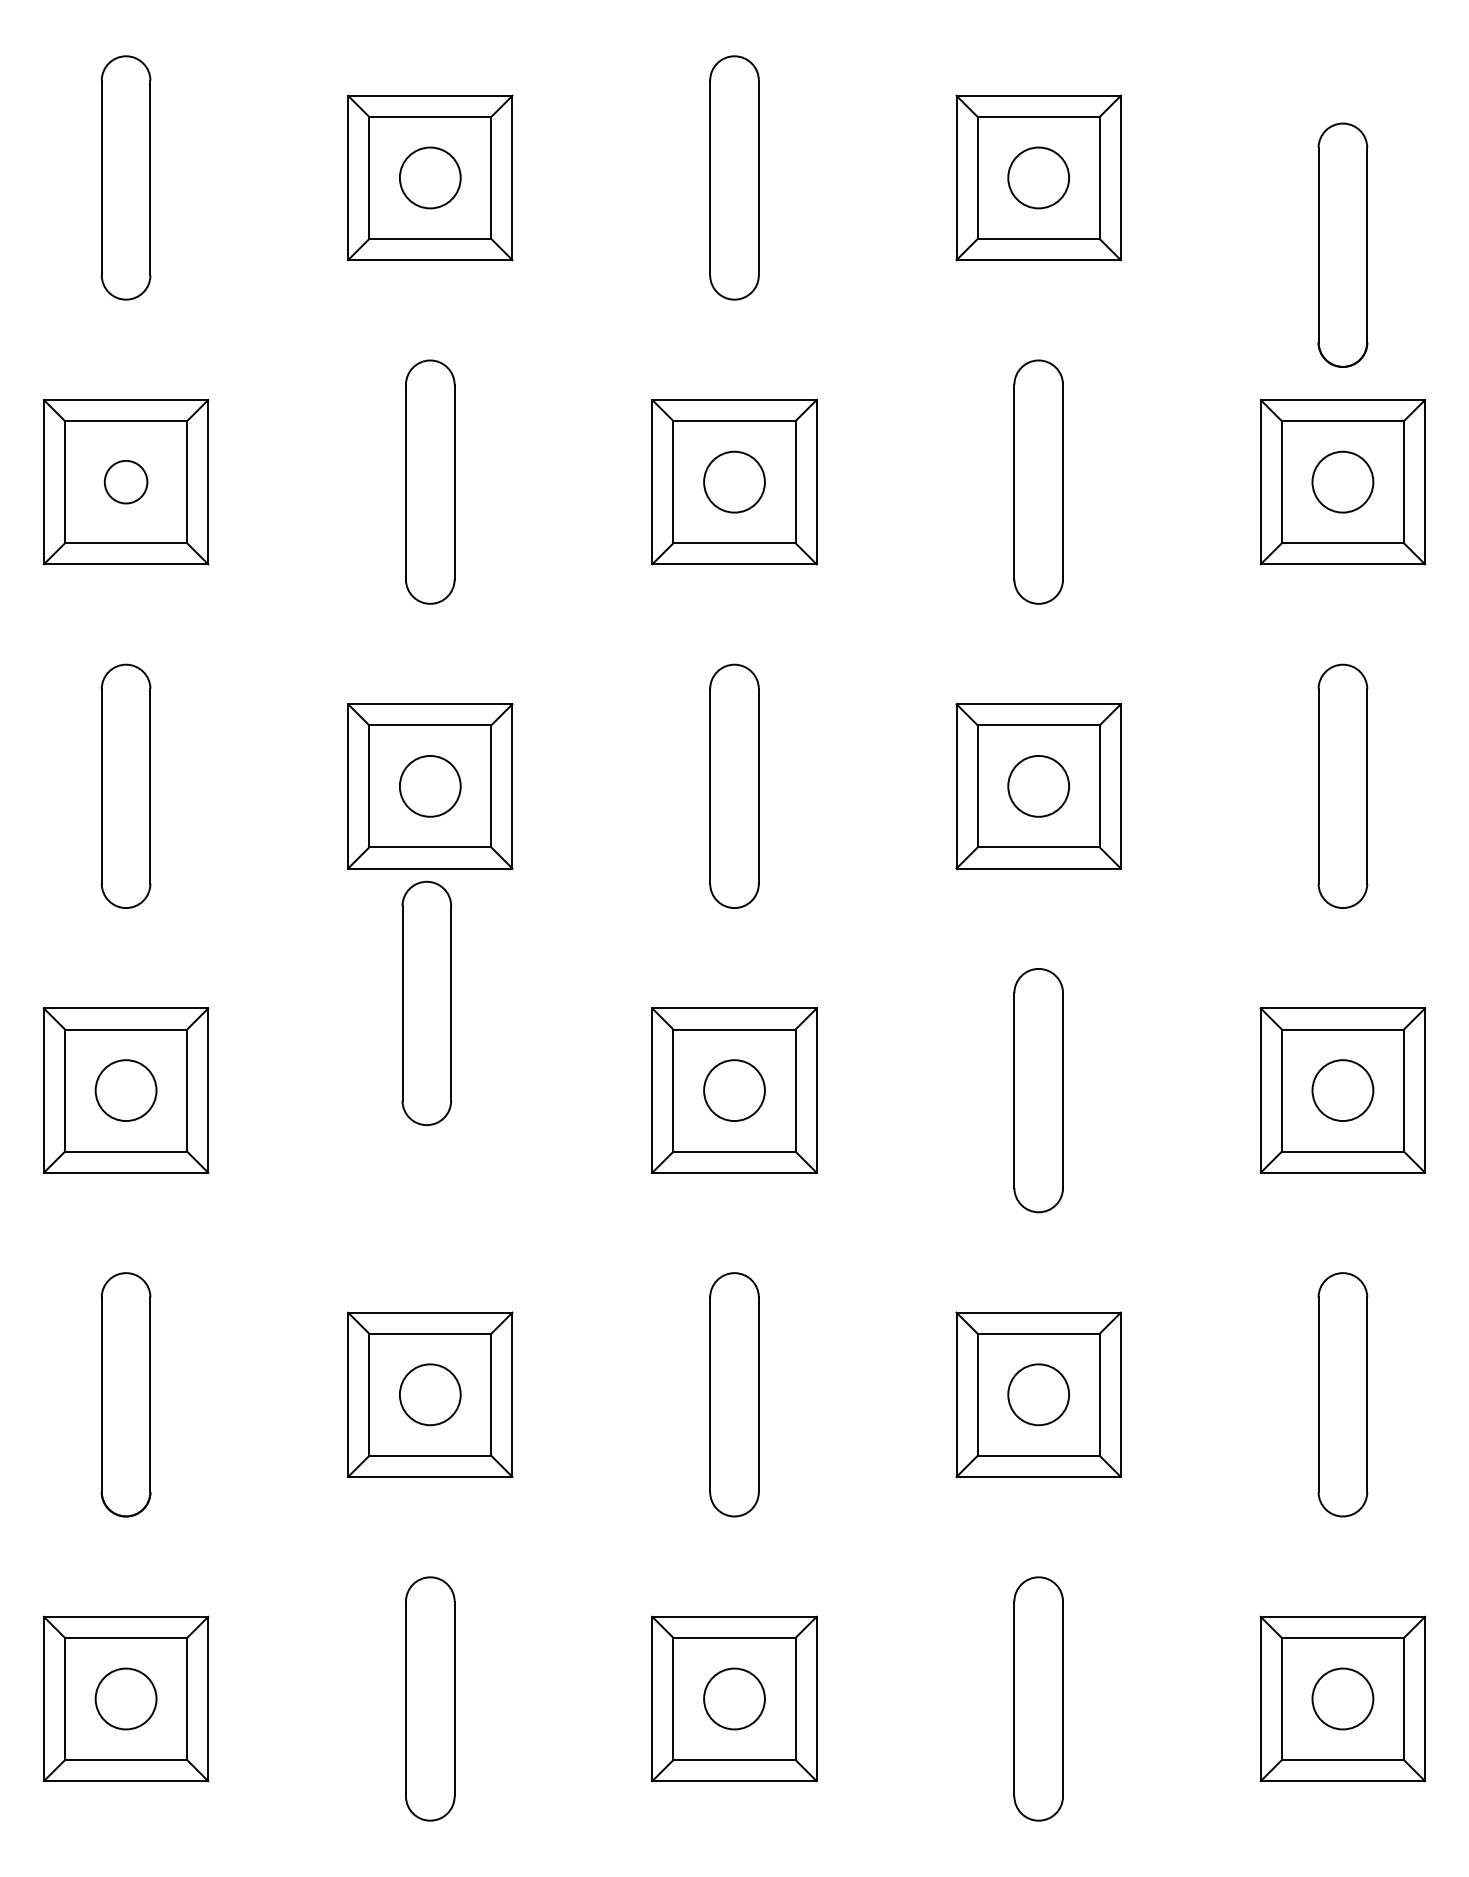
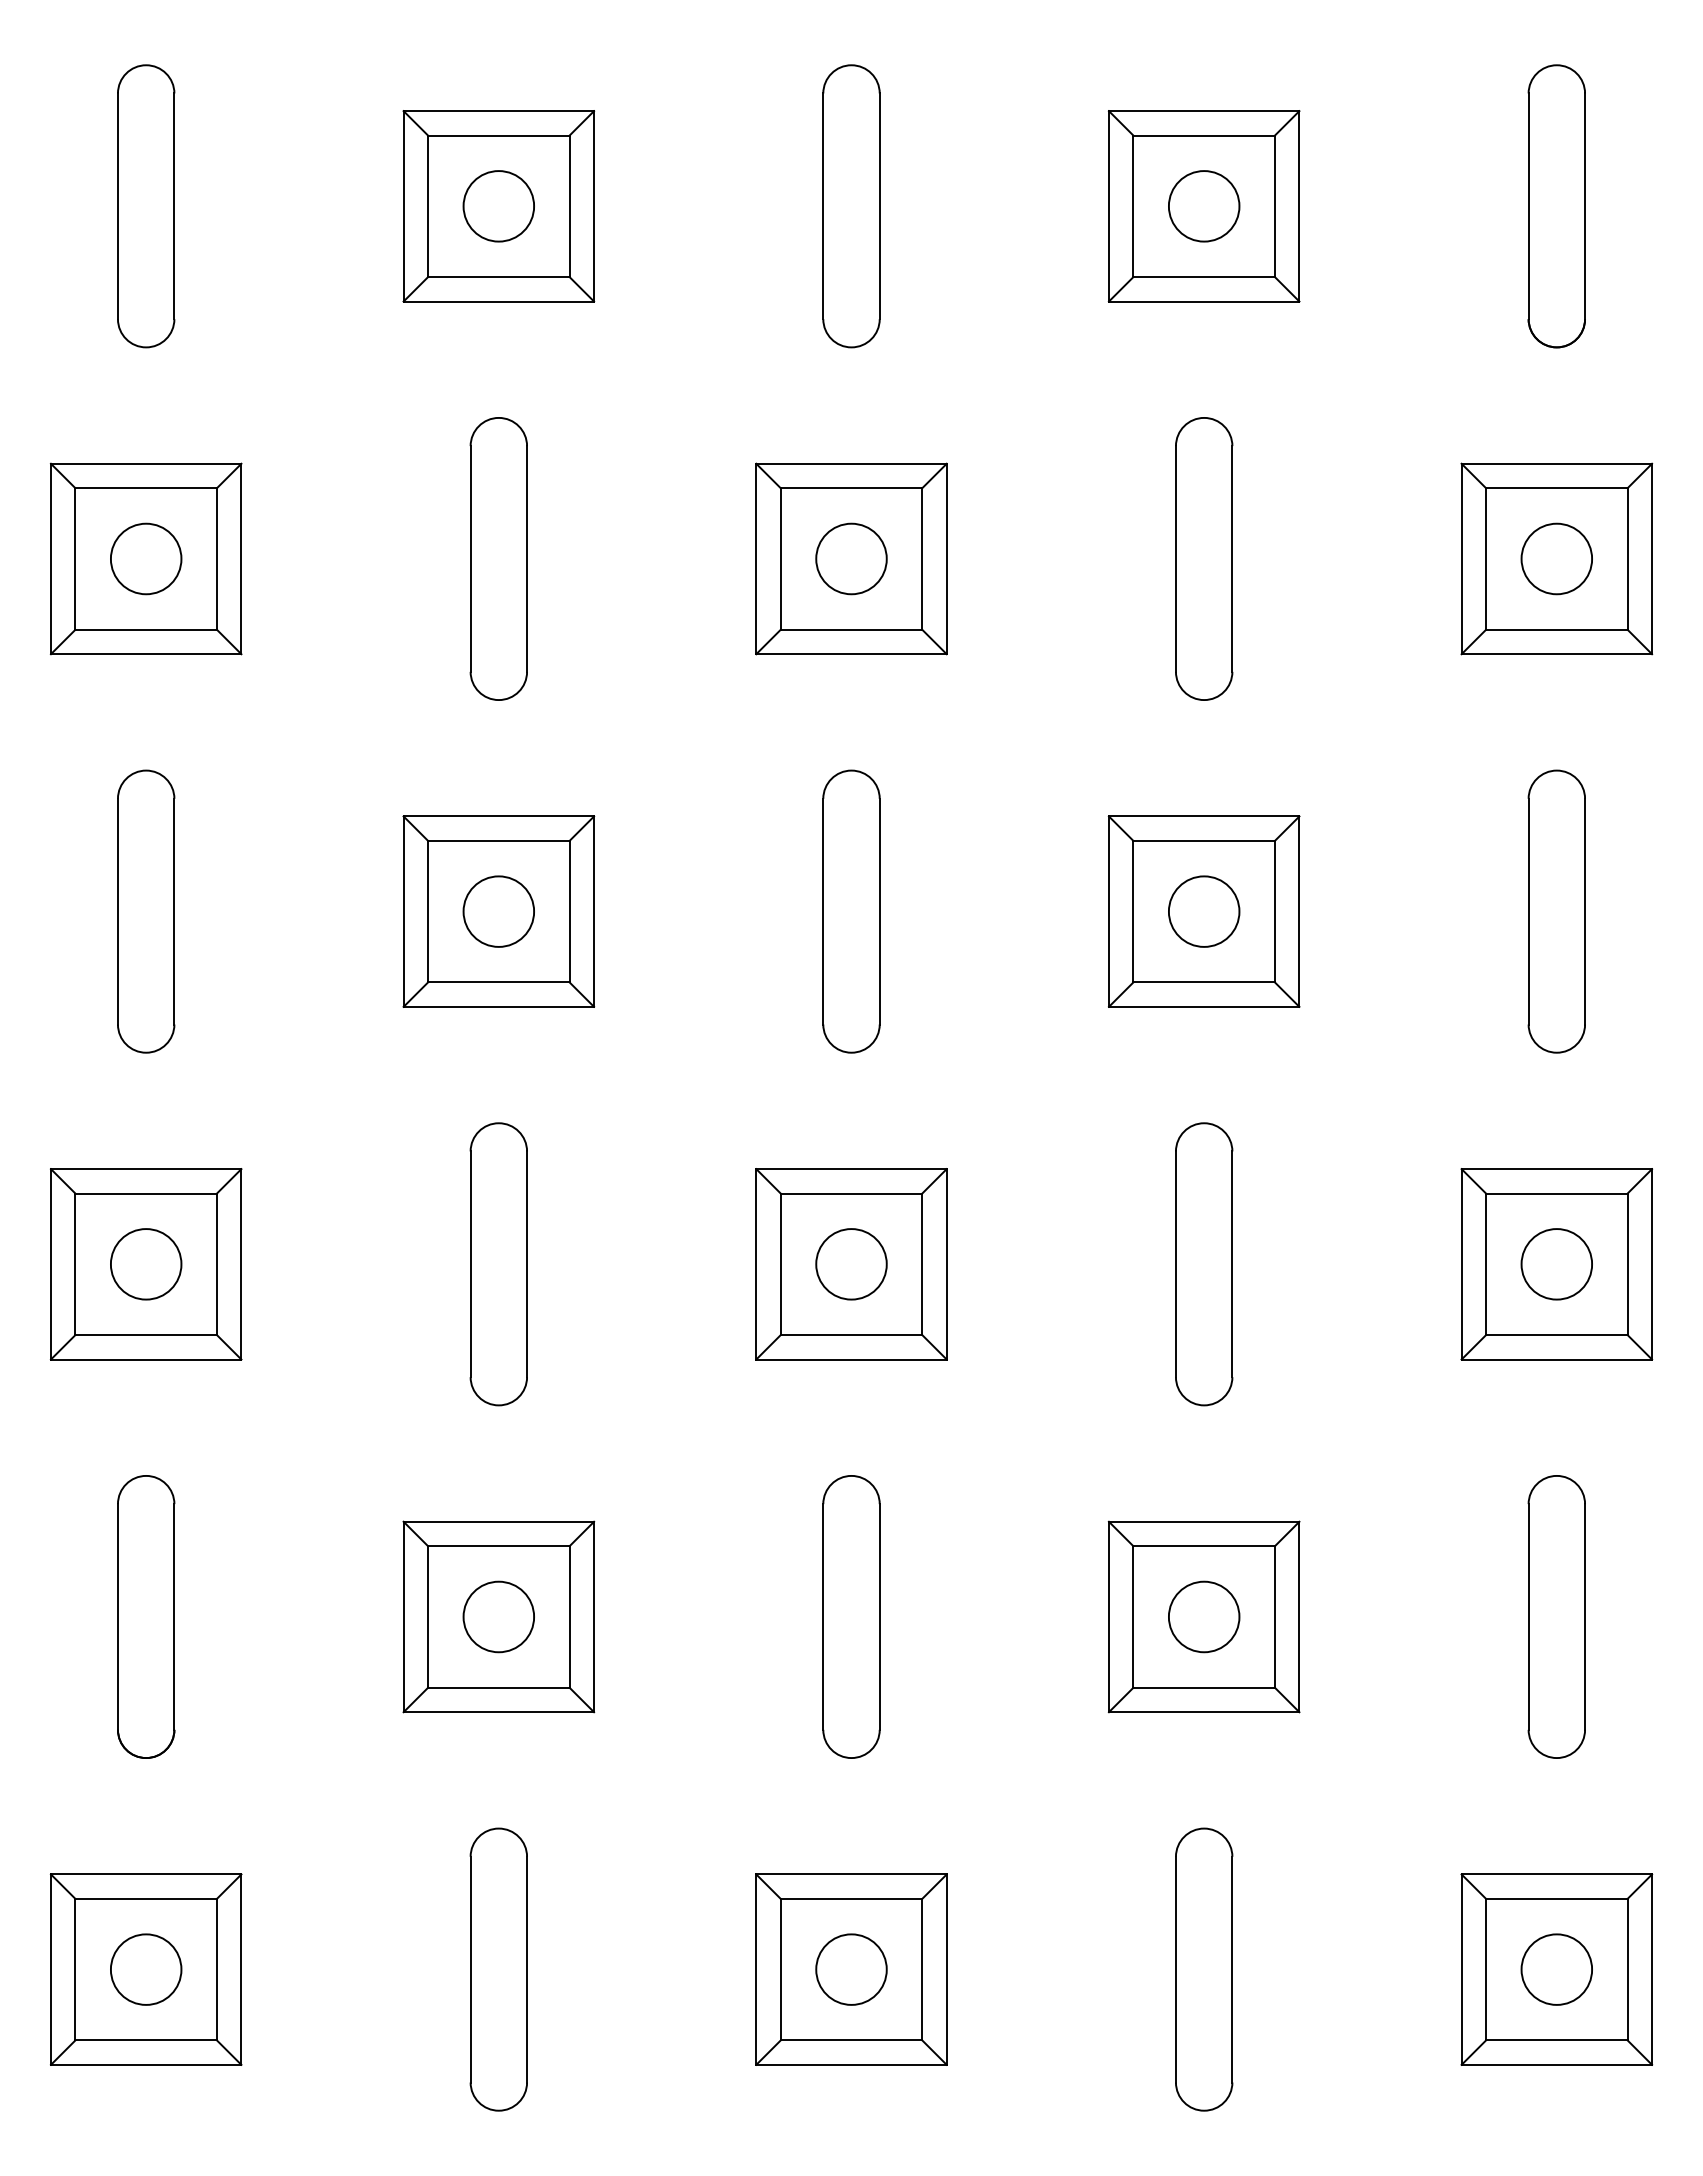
part: (1342, 245) -> (1556, 206), moved
circle: (125, 481) -> (145, 558), size x1.43
part: (426, 1003) -> (498, 1264), moved

